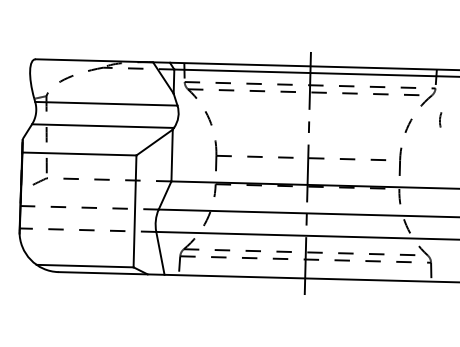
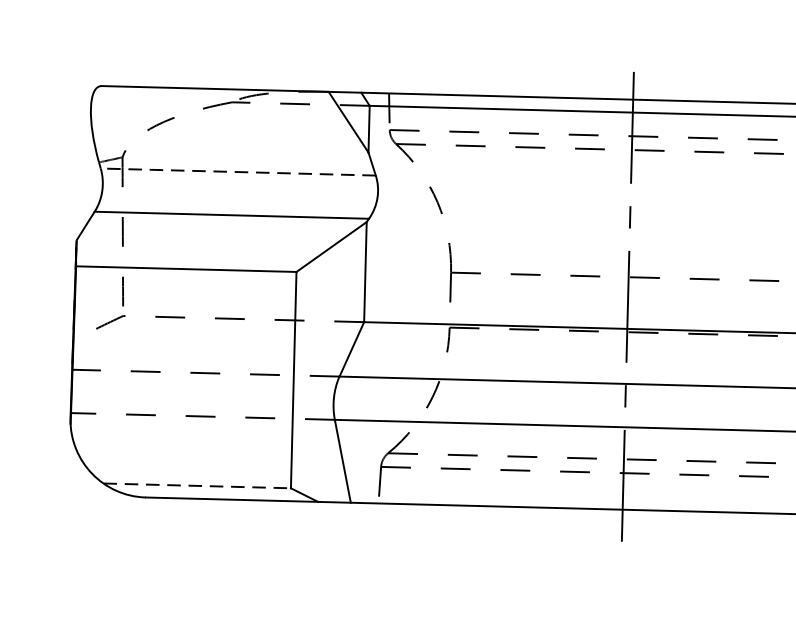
line: (105, 103) -> (236, 171), solid -> dashed
line: (85, 266) -> (197, 486), solid -> dashed

